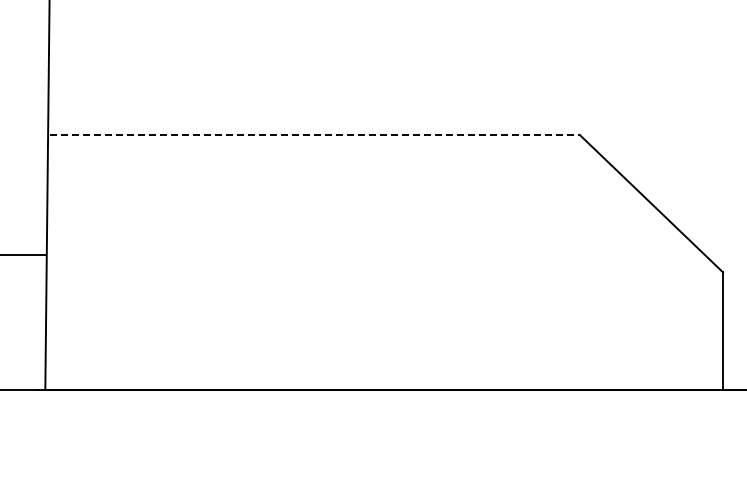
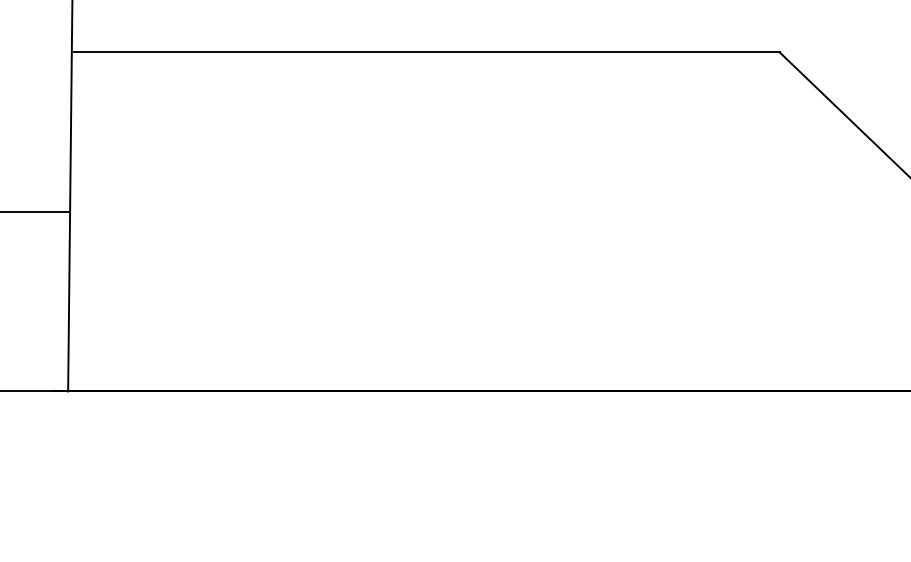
line: (315, 134) -> (427, 51), dashed -> solid

